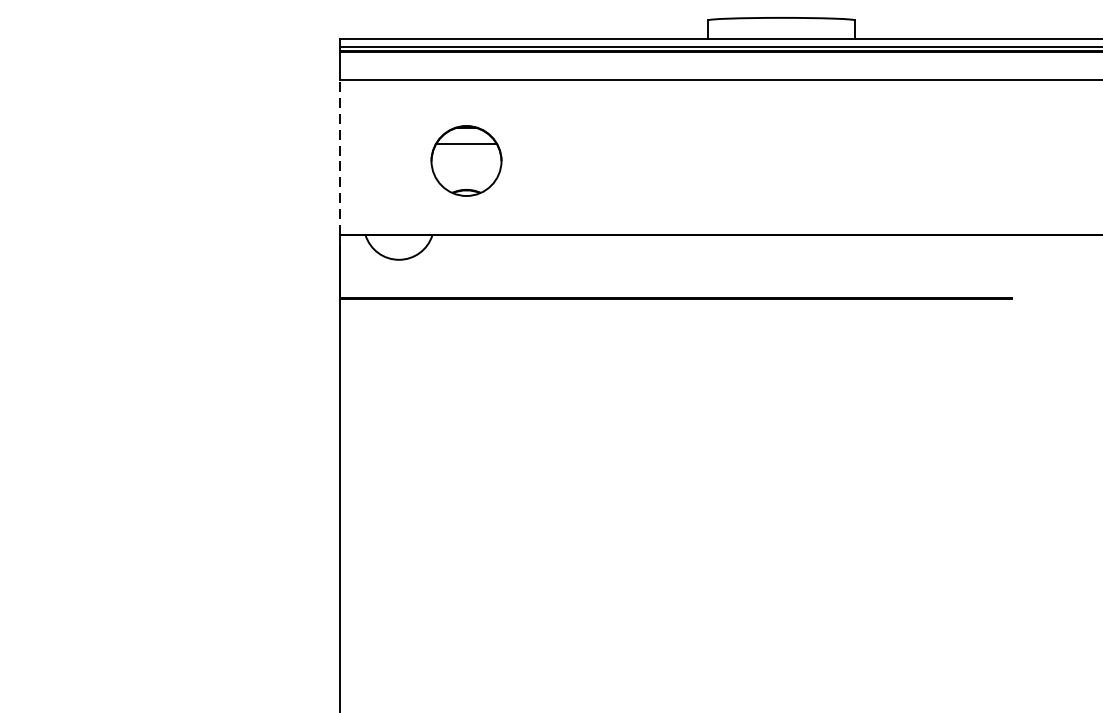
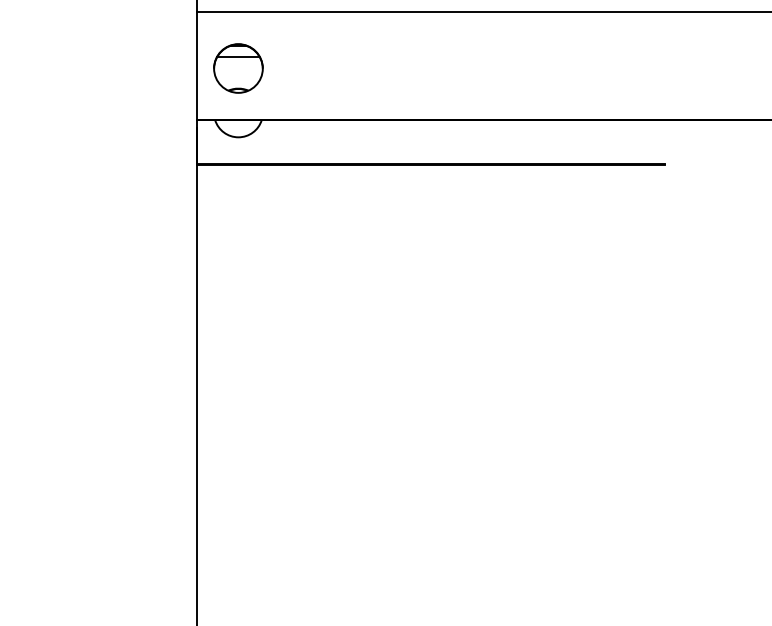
line: (340, 156) -> (197, 65), dashed -> solid
part: (466, 160) -> (238, 68), moved

